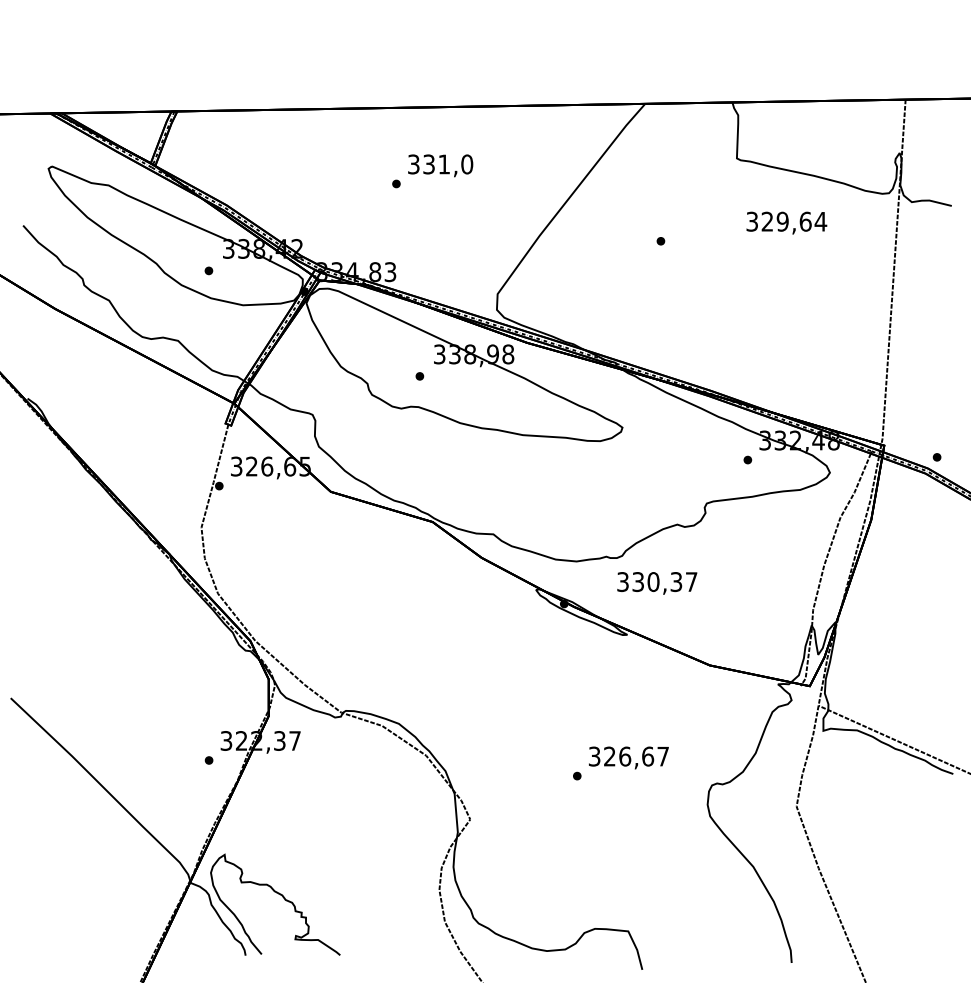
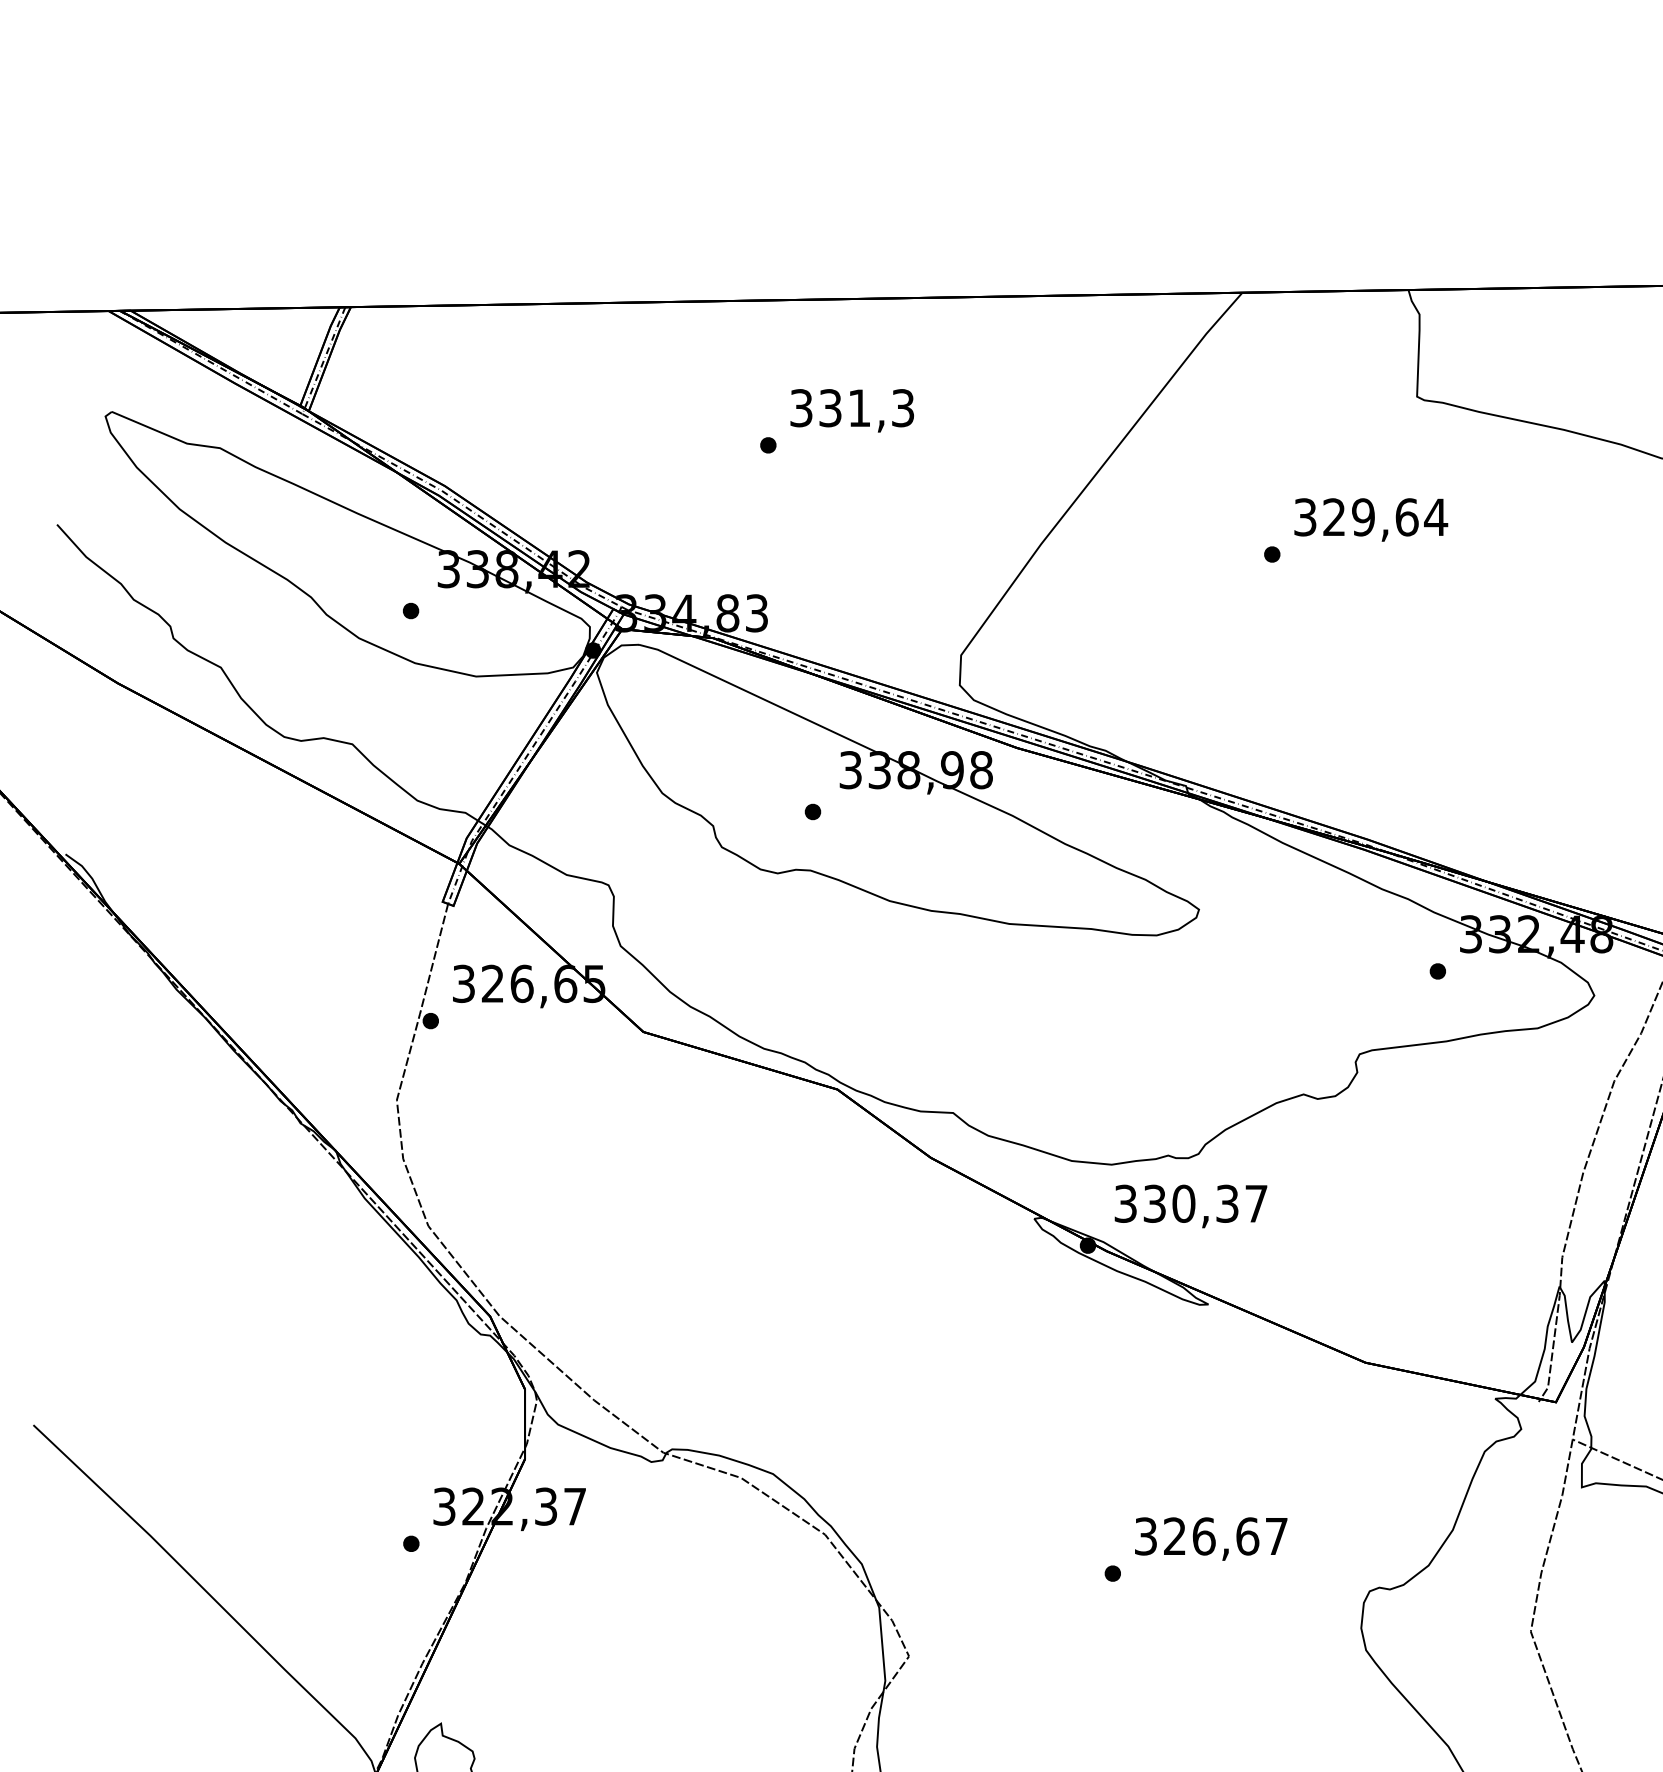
text: (467, 164) -> (903, 408), 331,0 -> 331,3
text: (786, 222) -> (1370, 518), moved
text: (657, 583) -> (1191, 1206), moved

